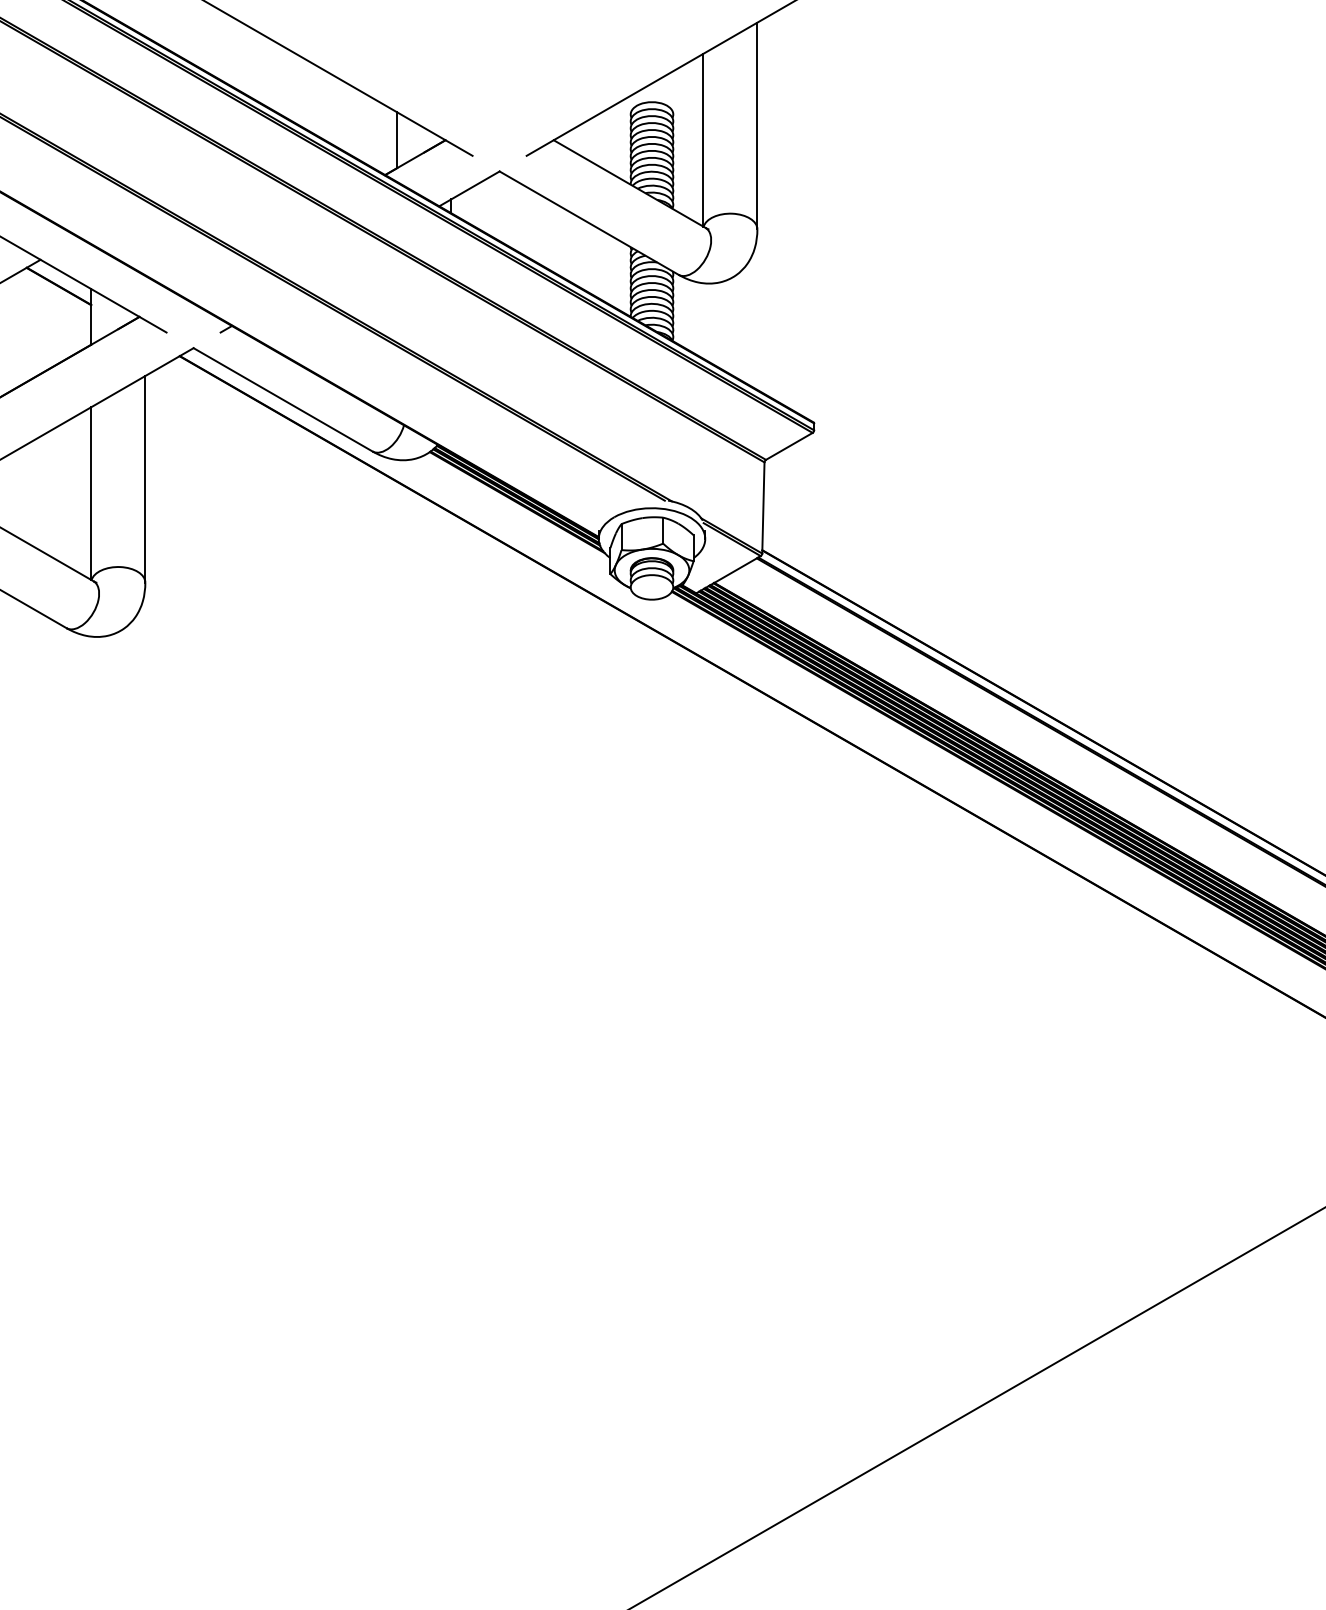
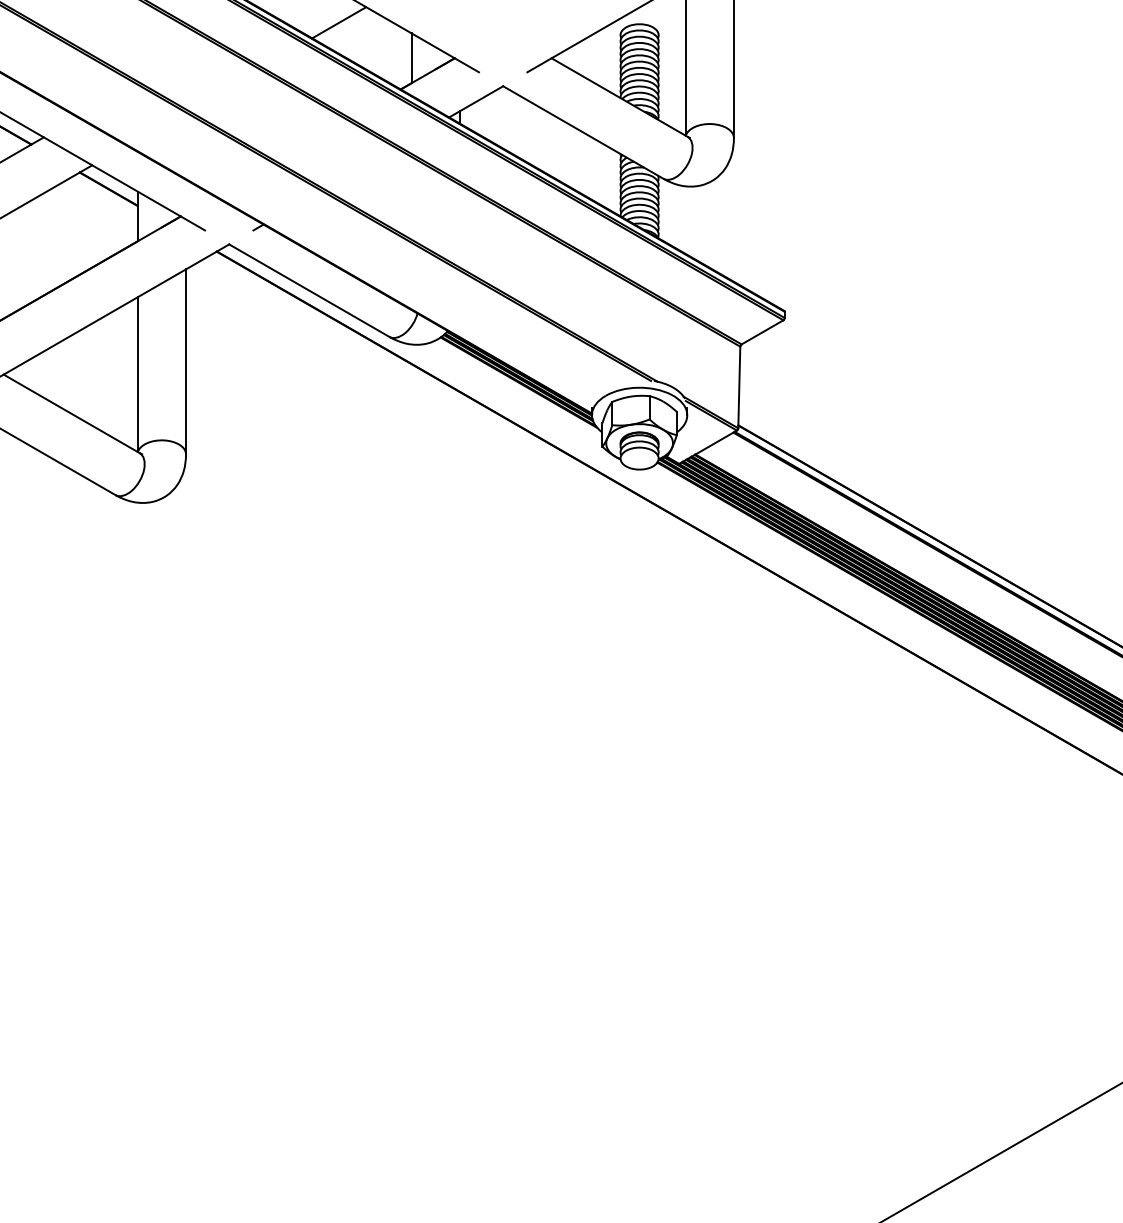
line: (316, 100) -> (339, 22), added

